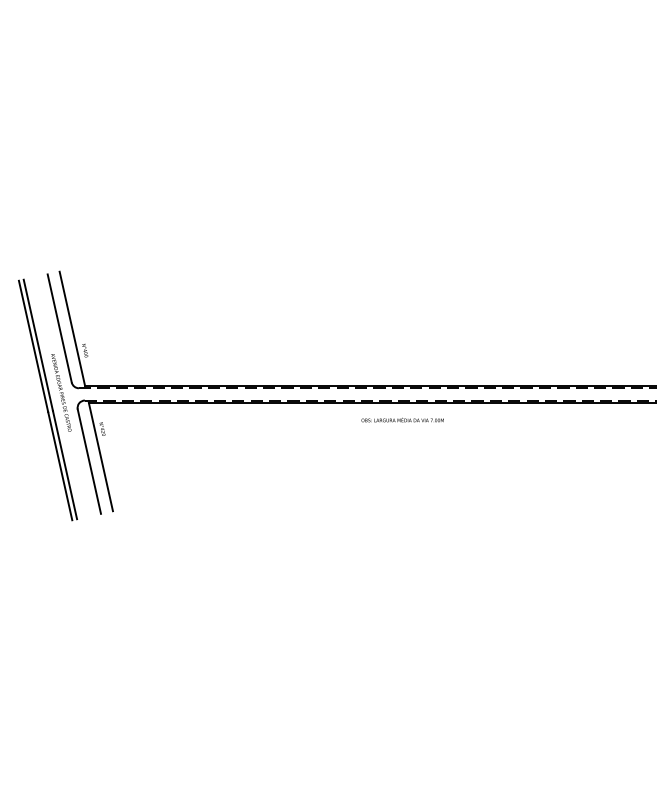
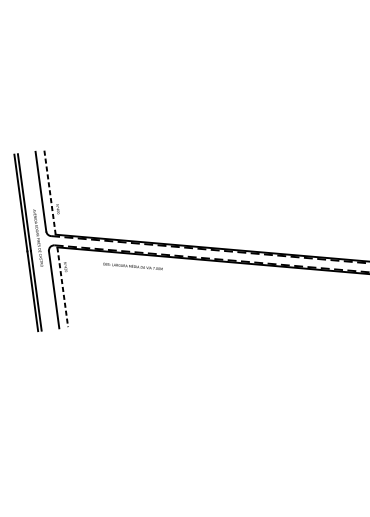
line: (72, 329) -> (50, 193), solid -> dashed
text: (402, 419) -> (132, 265), moved
line: (101, 457) -> (63, 287), solid -> dashed

